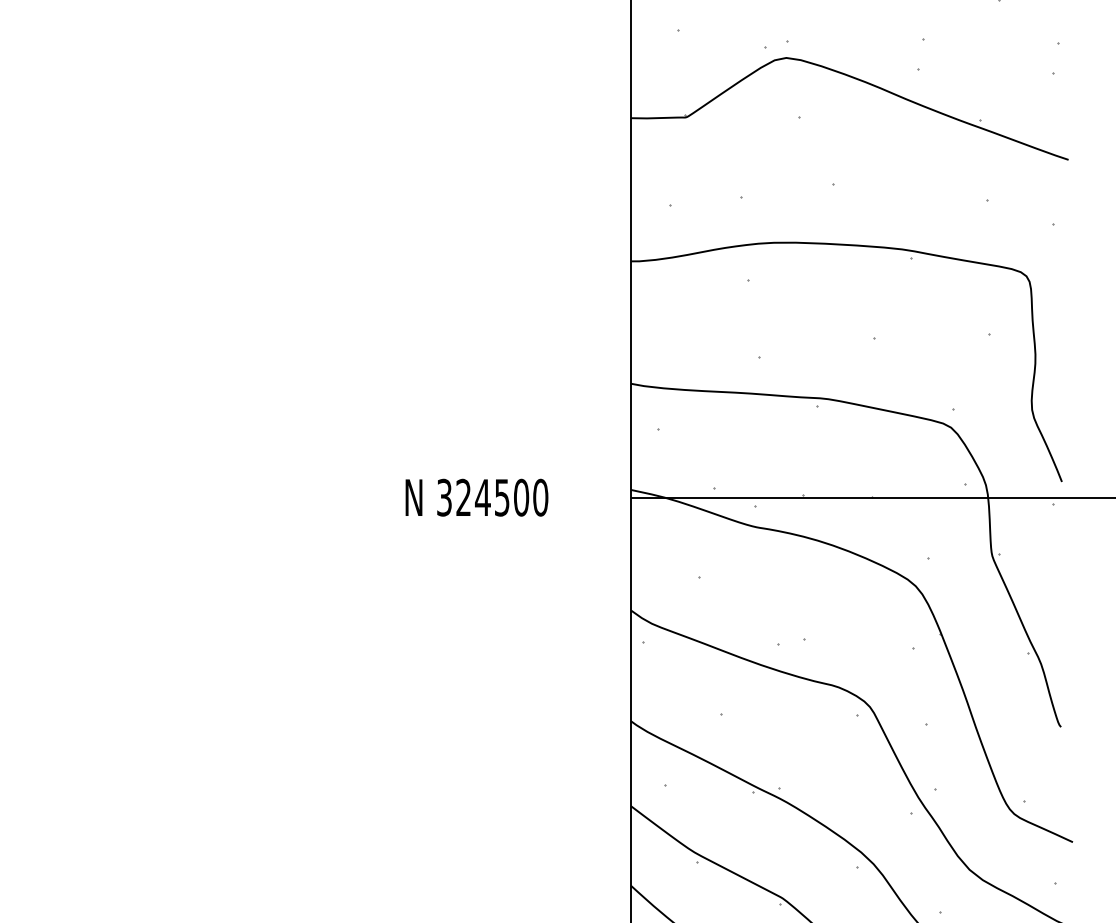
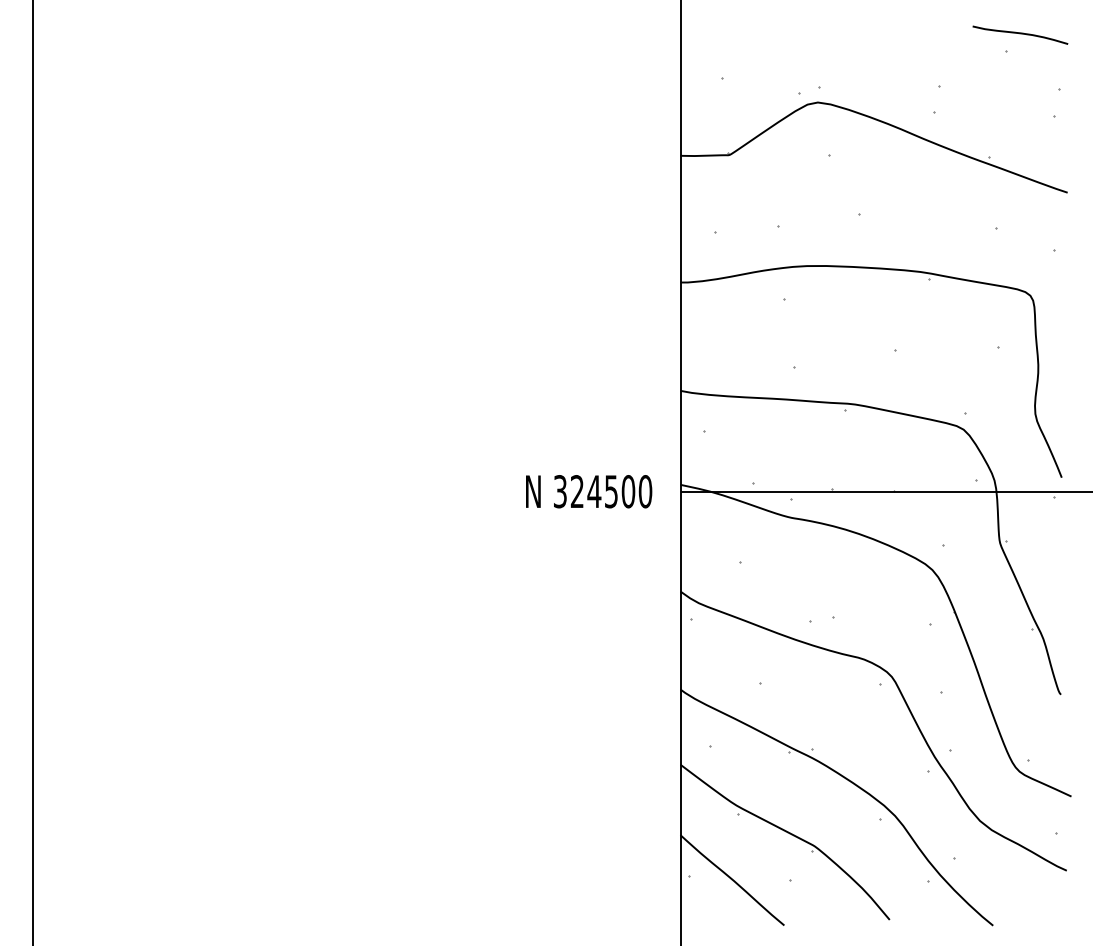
text: (477, 497) -> (589, 491), moved

